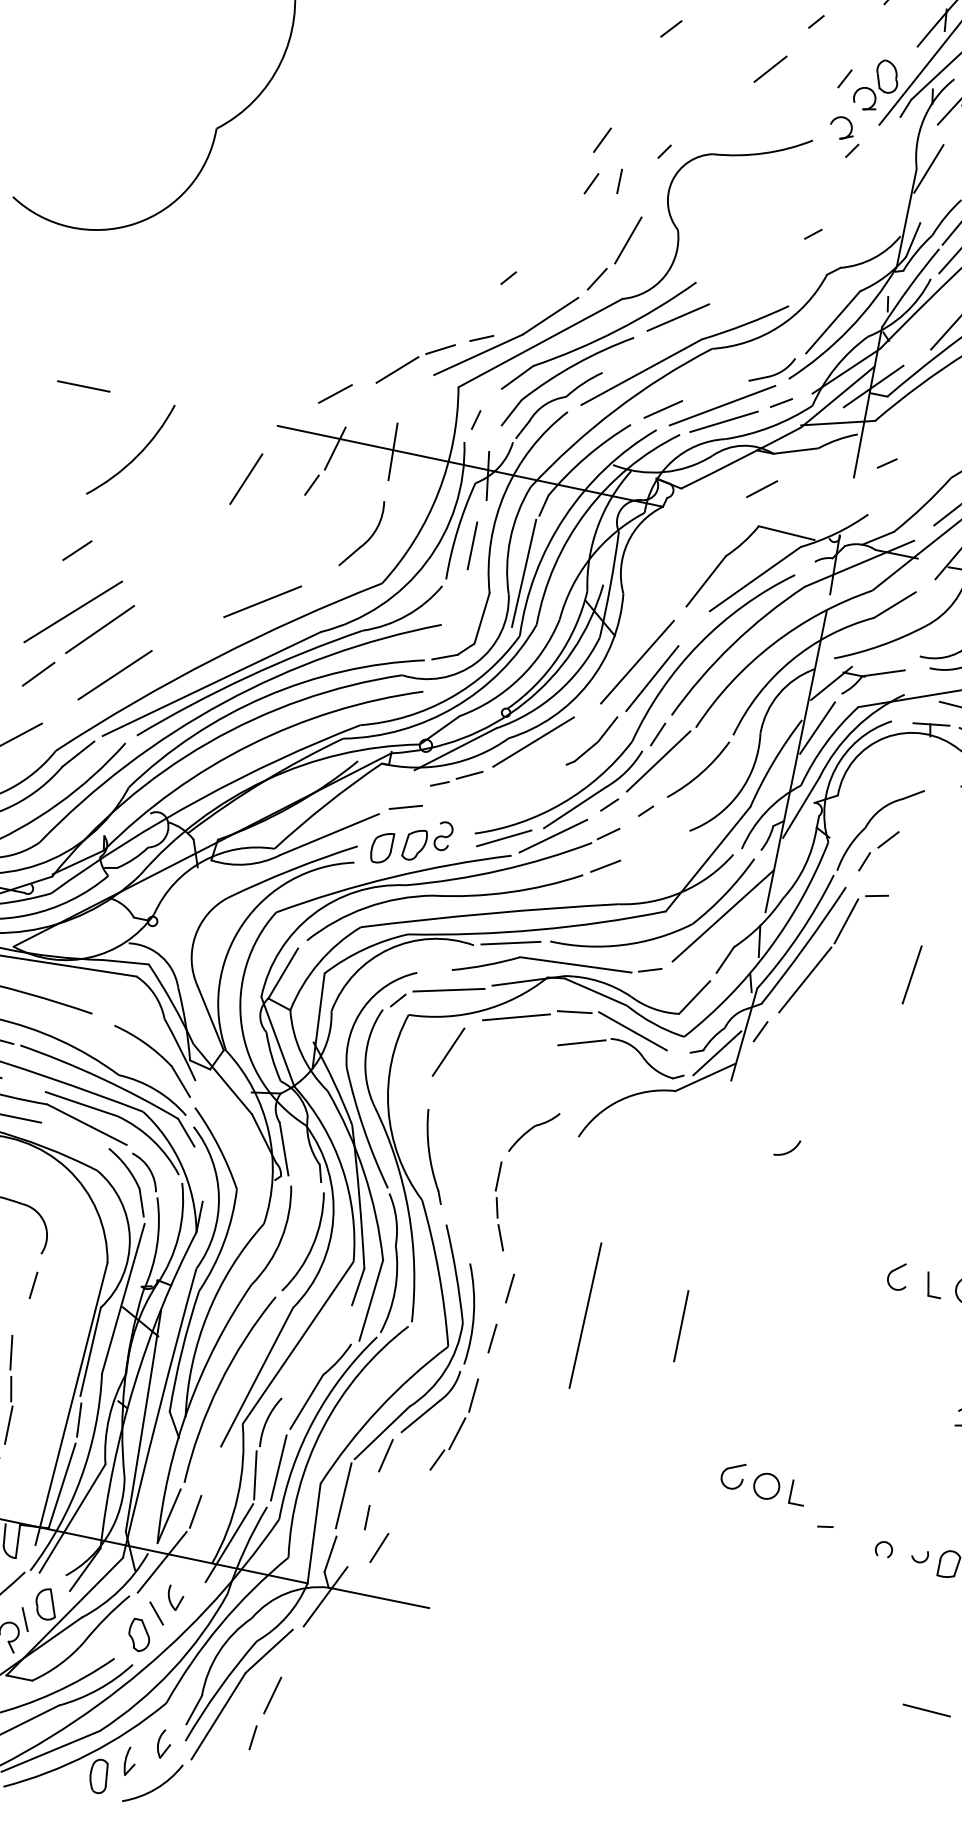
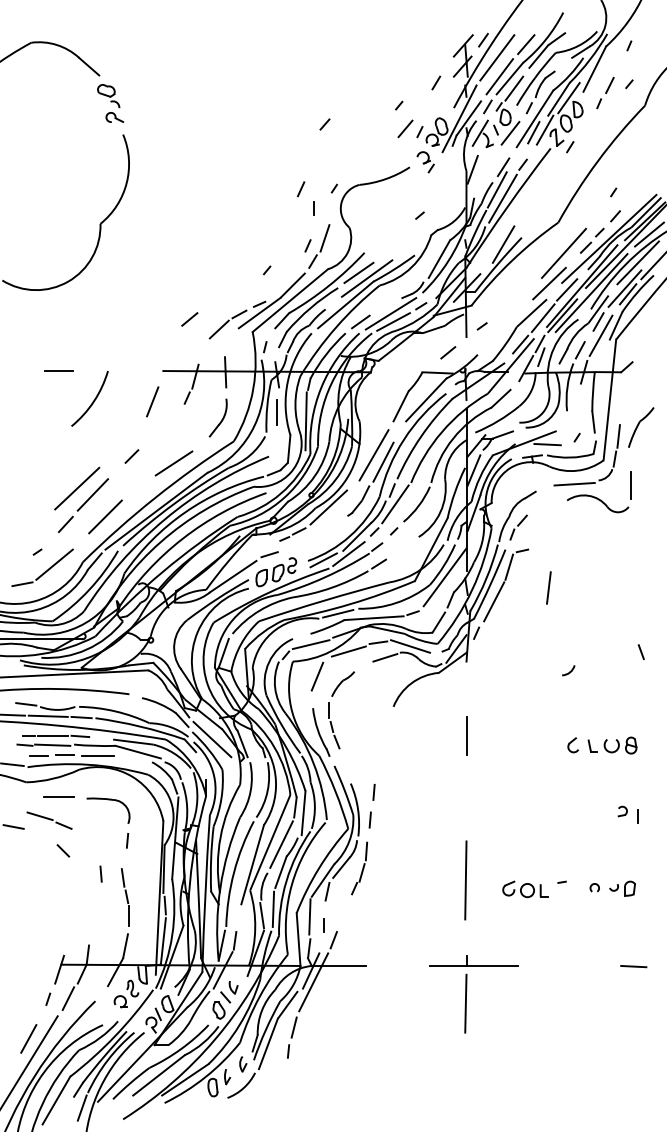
line: (770, 68) -> (405, 128), moved
line: (590, 182) -> (307, 245), moved
line: (690, 330) -> (366, 278), added
line: (334, 393) -> (189, 319), moved
line: (762, 488) -> (448, 352), moved
line: (76, 550) -> (131, 456), moved
line: (229, 1129) -> (212, 739), added
arc: (788, 1150) -> (569, 671), moved
part: (498, 1176) -> (329, 710), moved
line: (584, 1315) -> (465, 880), moved
line: (681, 1325) -> (466, 735), moved
line: (318, 1350) -> (281, 844), added
part: (763, 1483) -> (525, 889), moved
line: (325, 1619) -> (313, 982), added
part: (605, 1699) -> (466, 994), added

